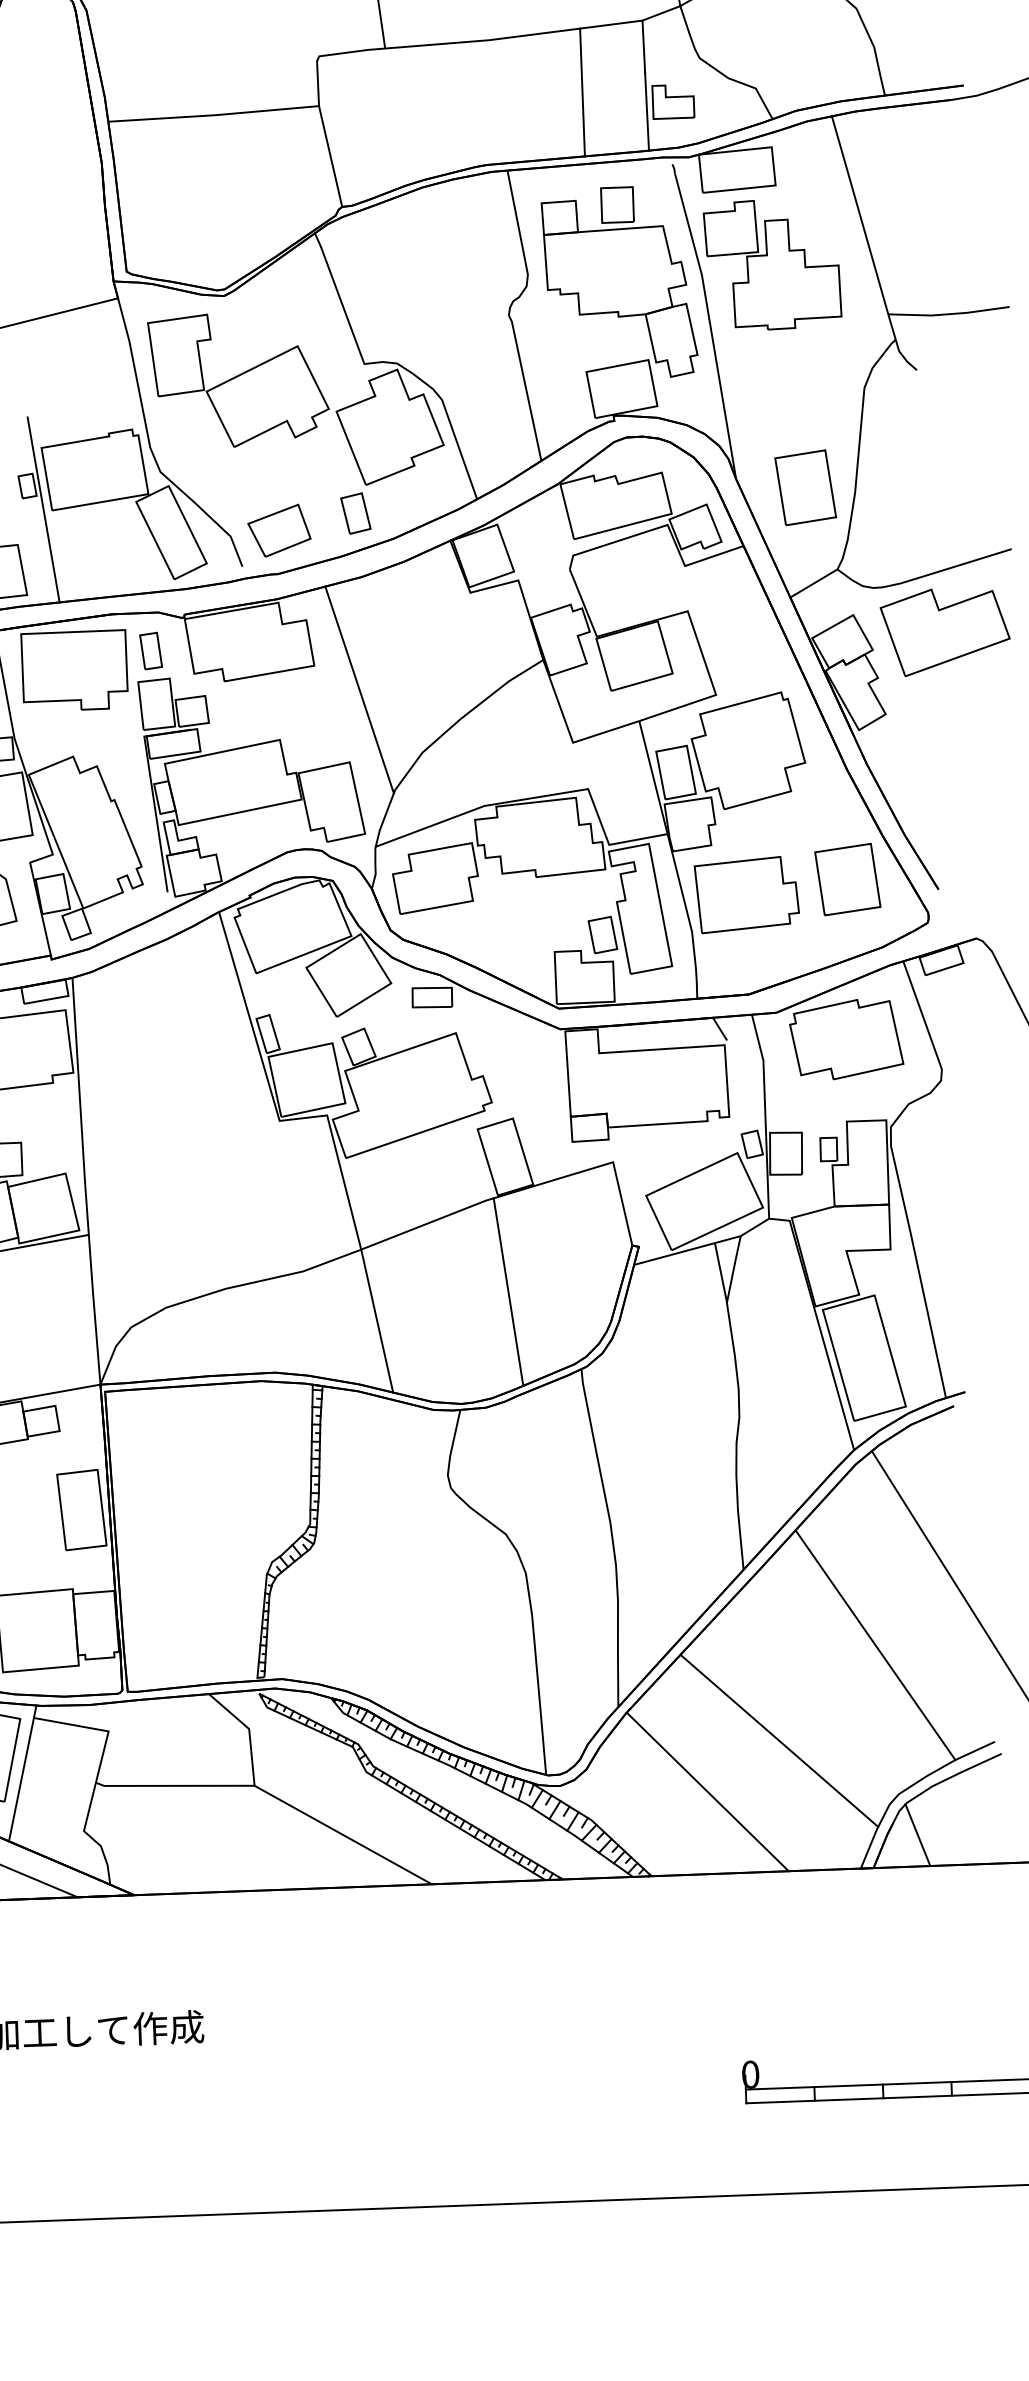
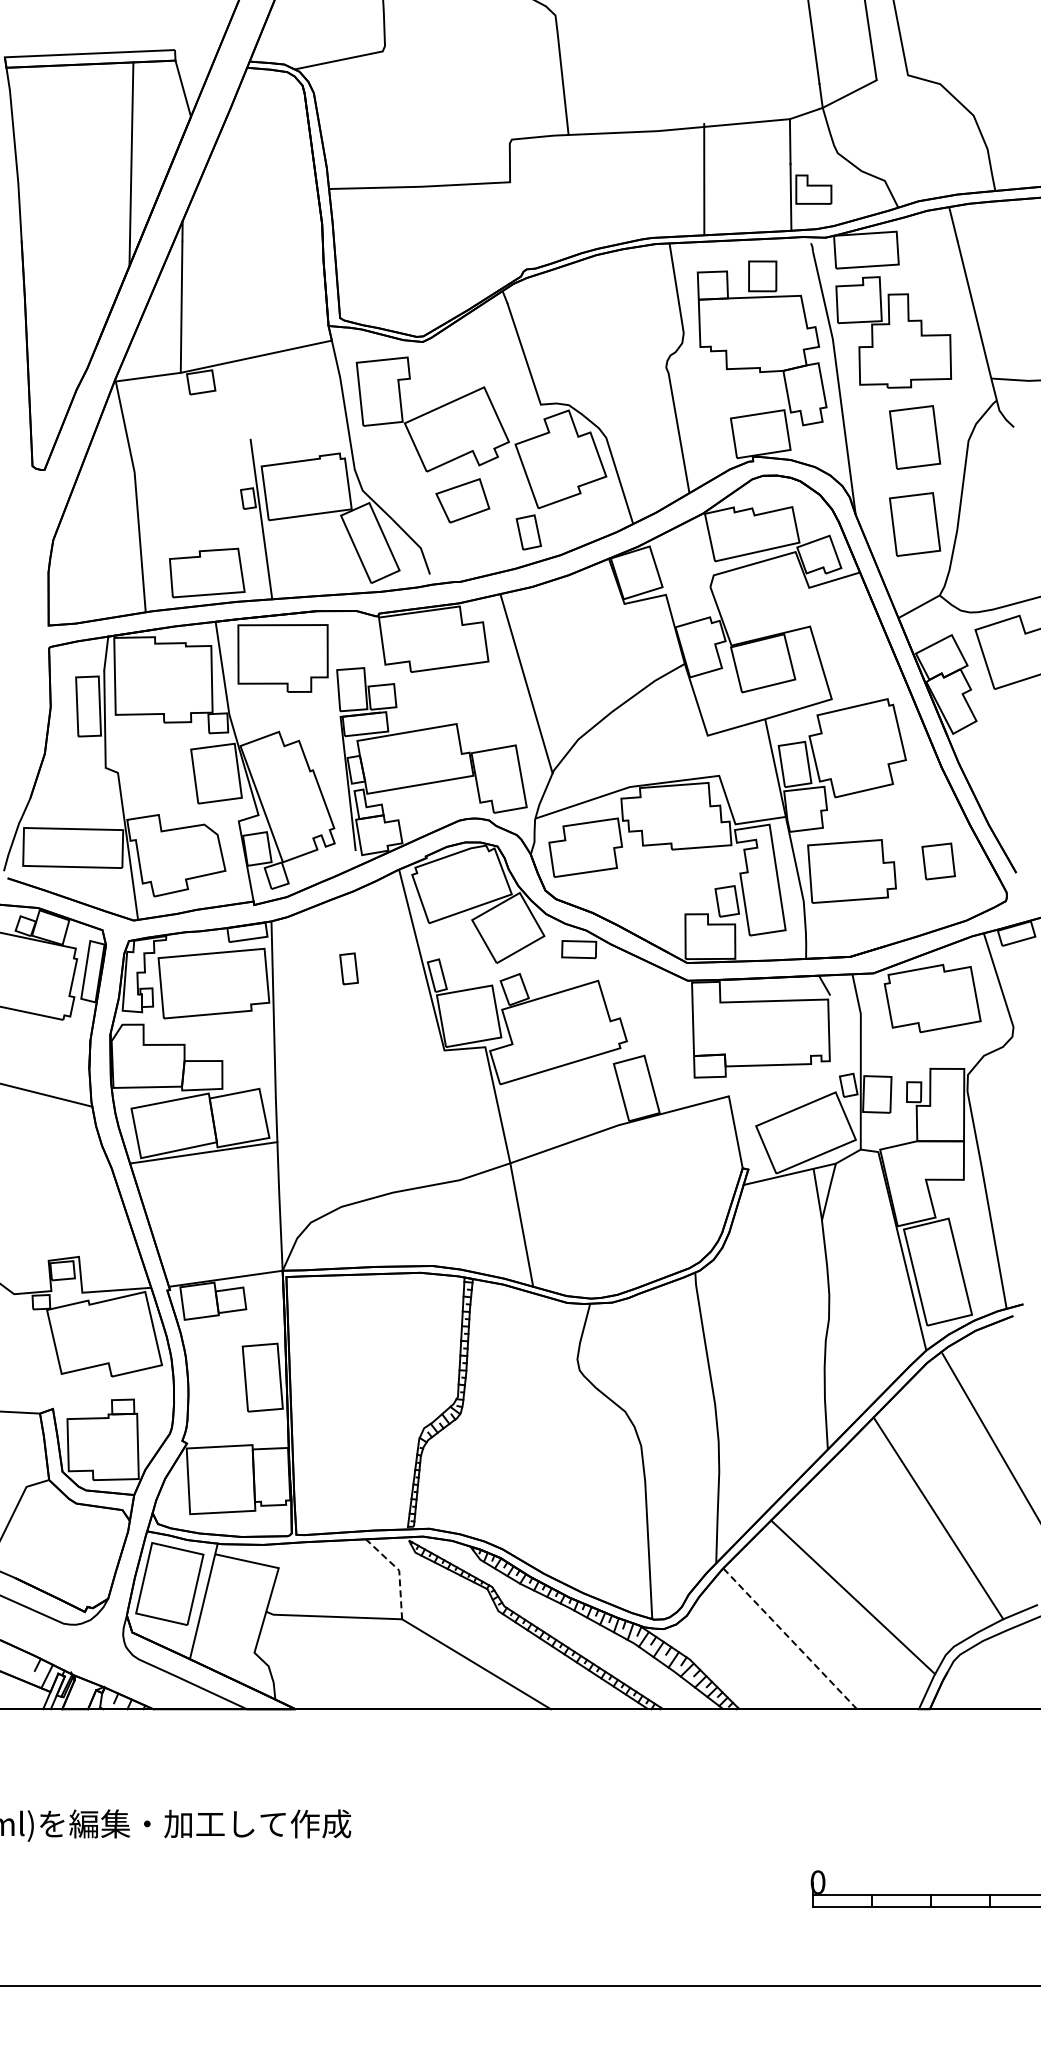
line: (582, 92) -> (704, 178), moved
line: (330, 156) -> (518, 225), removed
part: (802, 386) -> (915, 437), added
part: (279, 530) -> (462, 500), moved
part: (150, 650) -> (348, 968), moved
part: (847, 879) -> (938, 861), size x0.6
line: (507, 1292) -> (634, 1204), removed
line: (249, 1730) -> (399, 1571), solid -> dashed
line: (706, 1791) -> (789, 1638), solid -> dashed
line: (917, 1835) -> (968, 1682), removed

